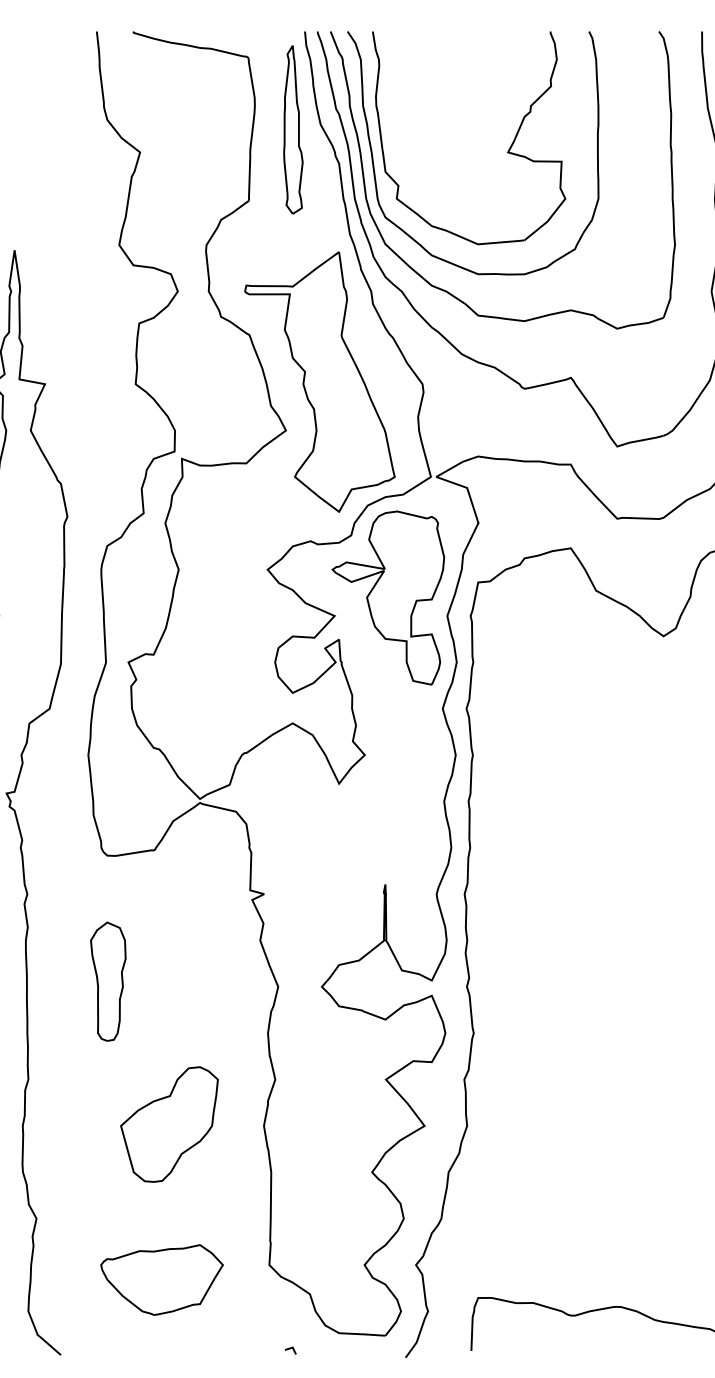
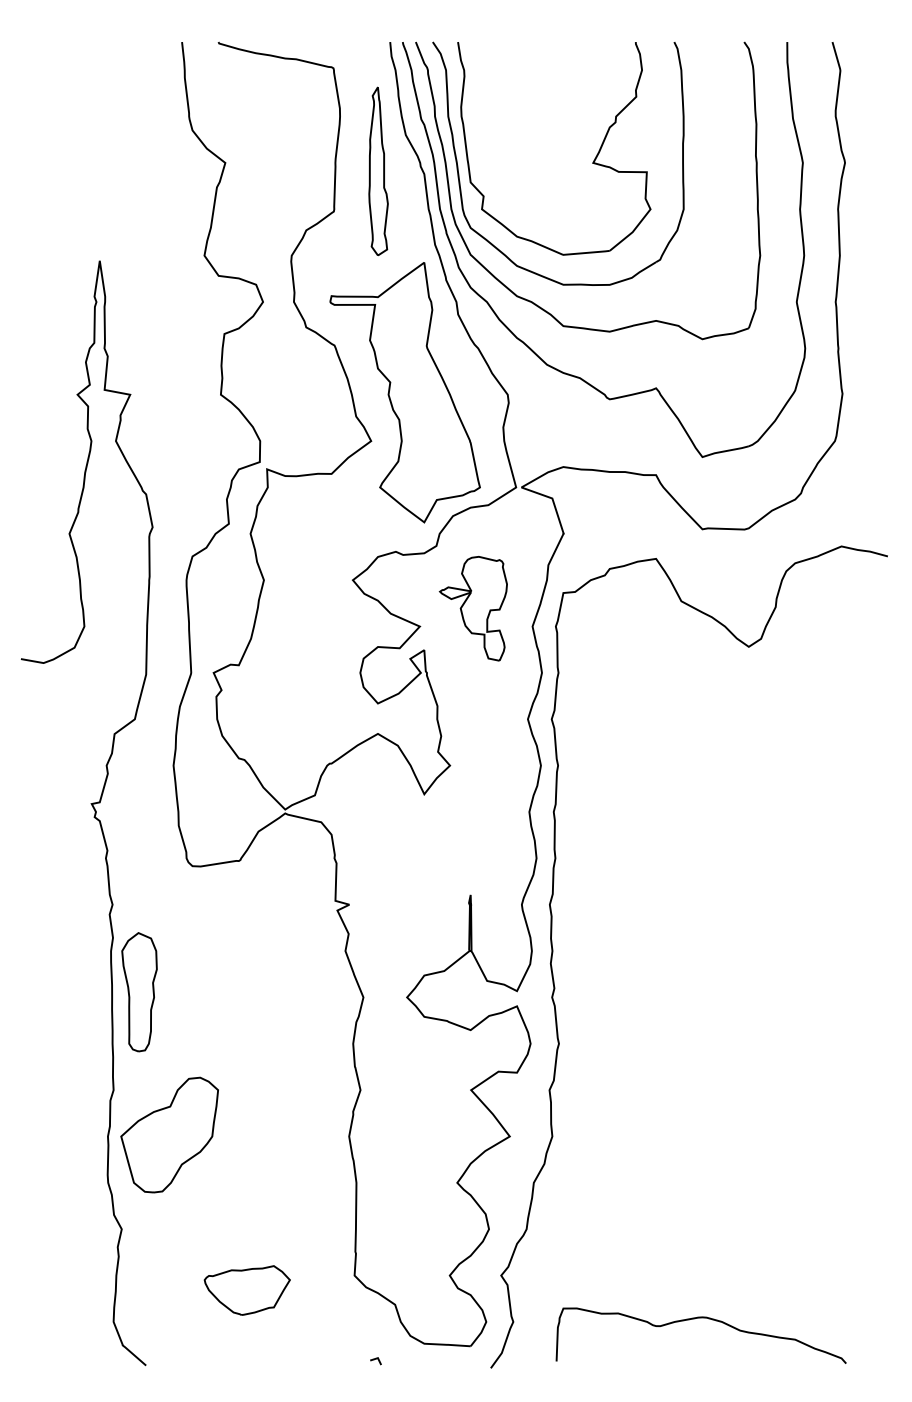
part: (293, 129) -> (378, 171), moved
part: (388, 597) -> (473, 608), size x0.6
part: (108, 981) -> (139, 992), moved
part: (169, 1123) -> (169, 1134), moved
part: (162, 1279) -> (247, 1290), size x0.7

